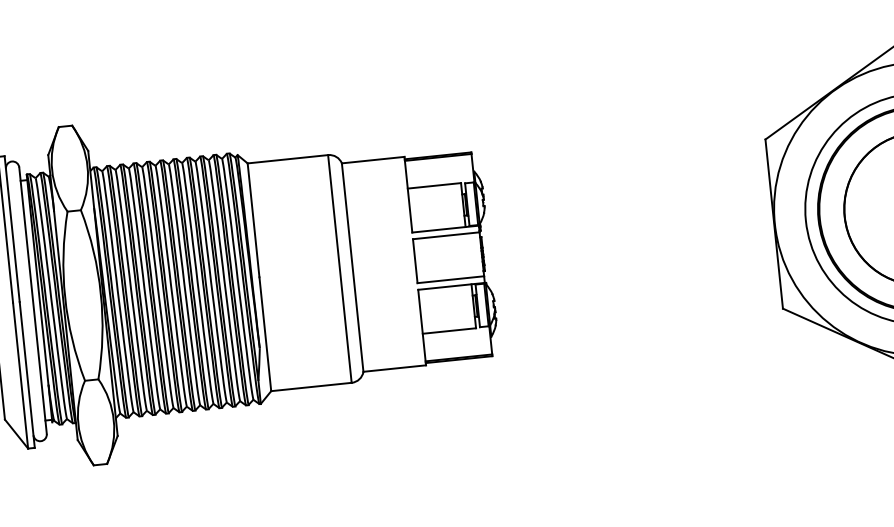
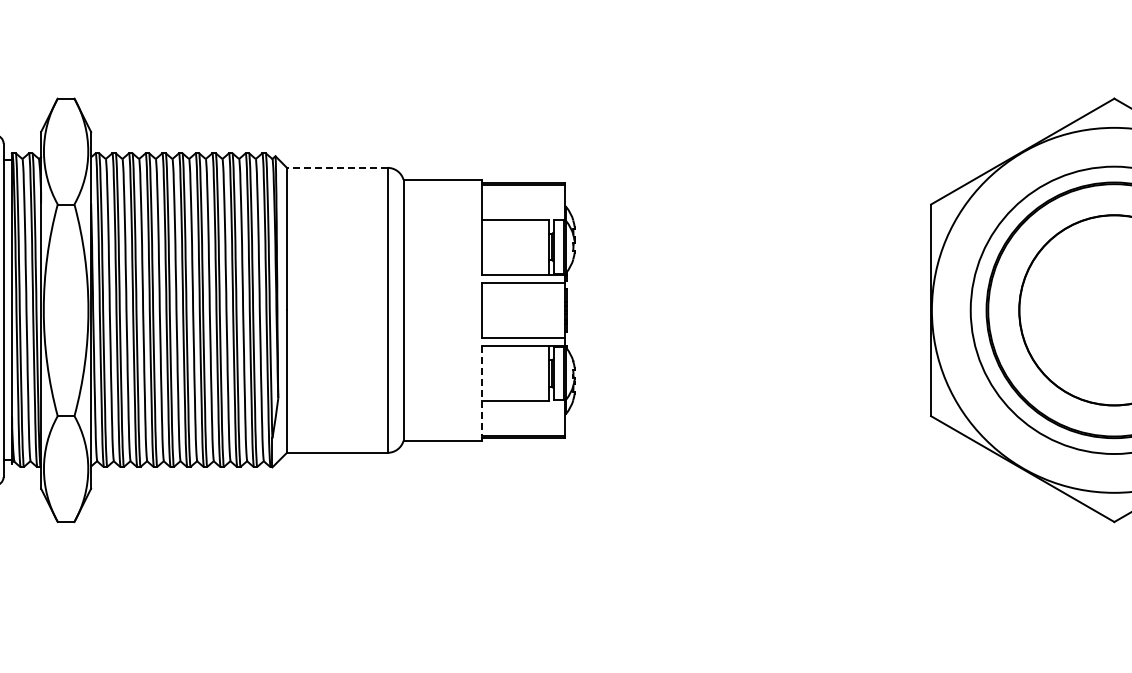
line: (287, 159) -> (336, 167), solid -> dashed
line: (421, 325) -> (481, 390), solid -> dashed

